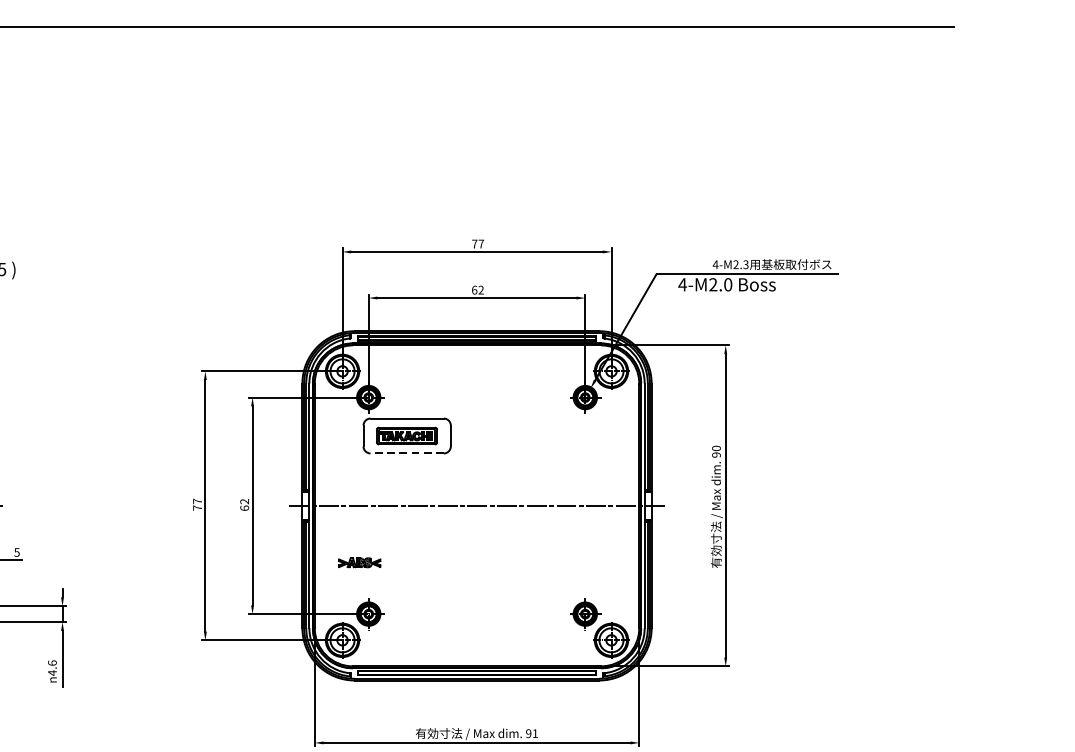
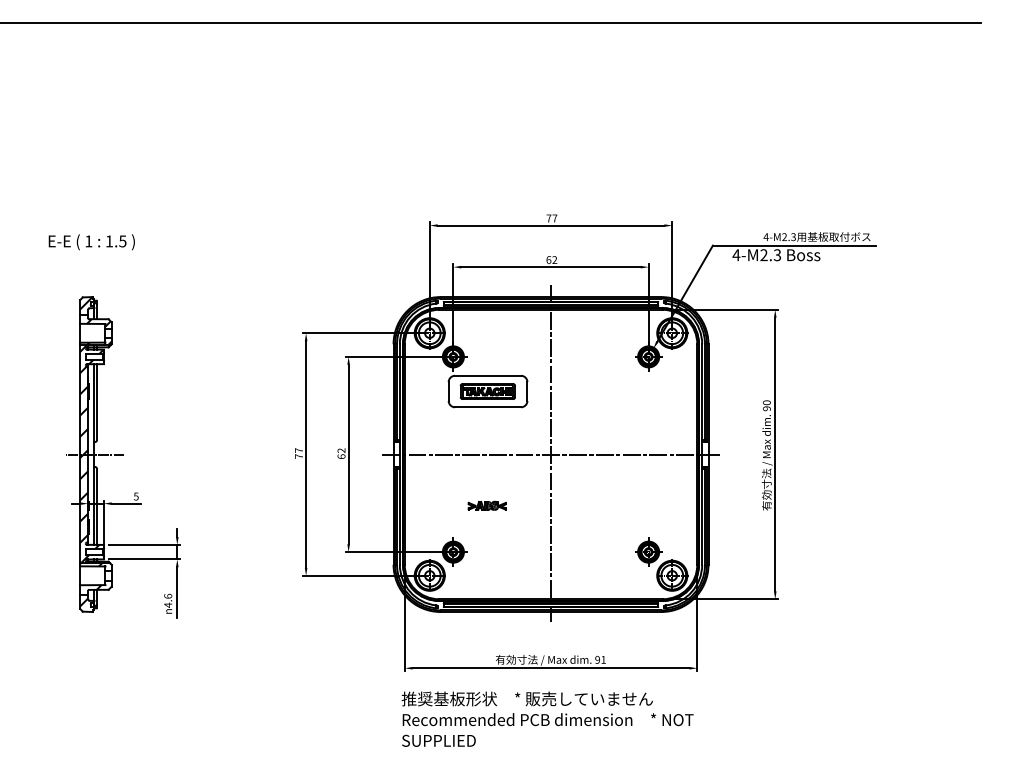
text: (728, 285) -> (777, 255), 4-M2.0 -> 4-M2.3
line: (406, 453) -> (487, 407), dashed -> solid
line: (477, 504) -> (551, 453), added
part: (358, 562) -> (486, 505), moved

